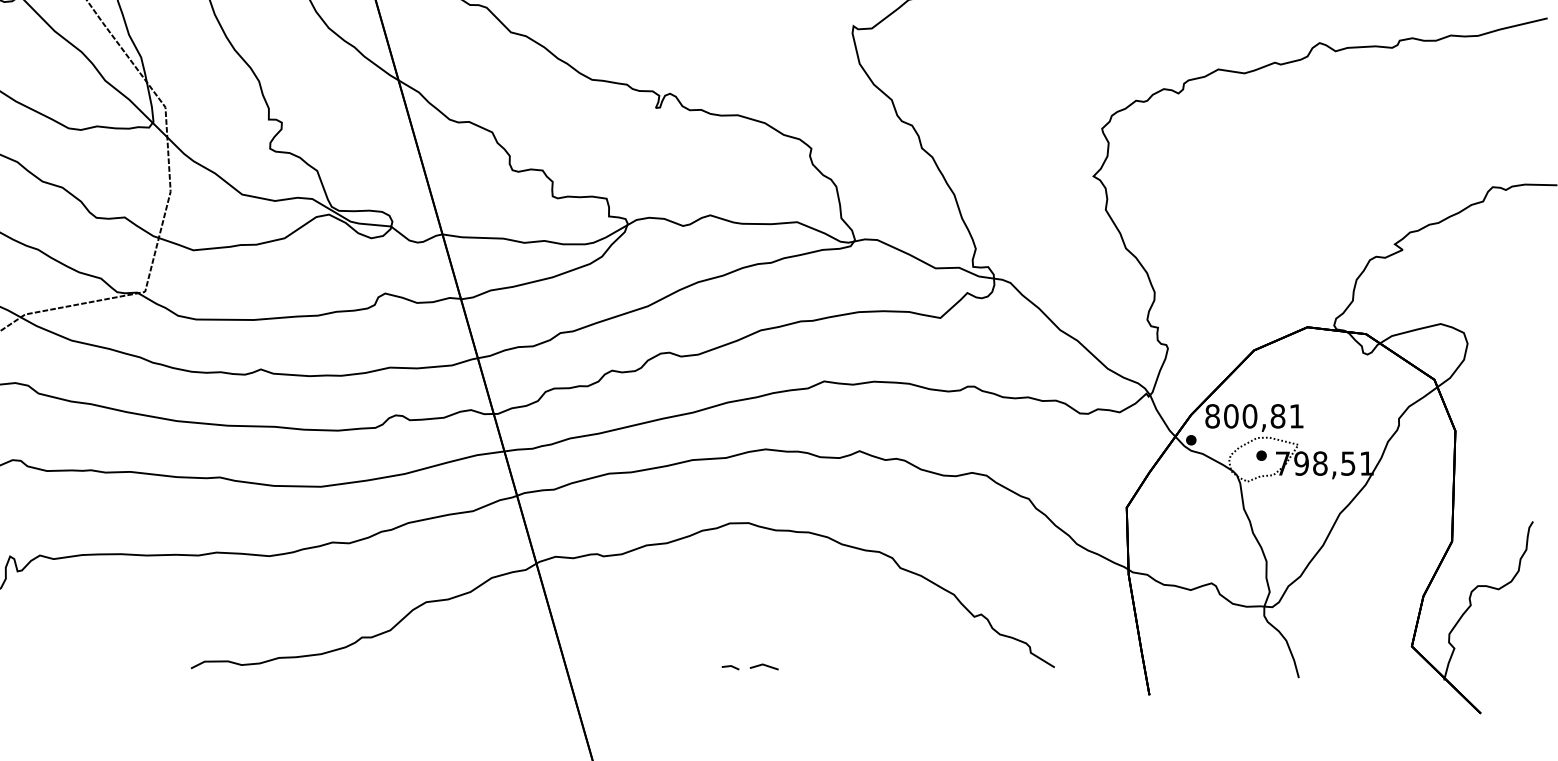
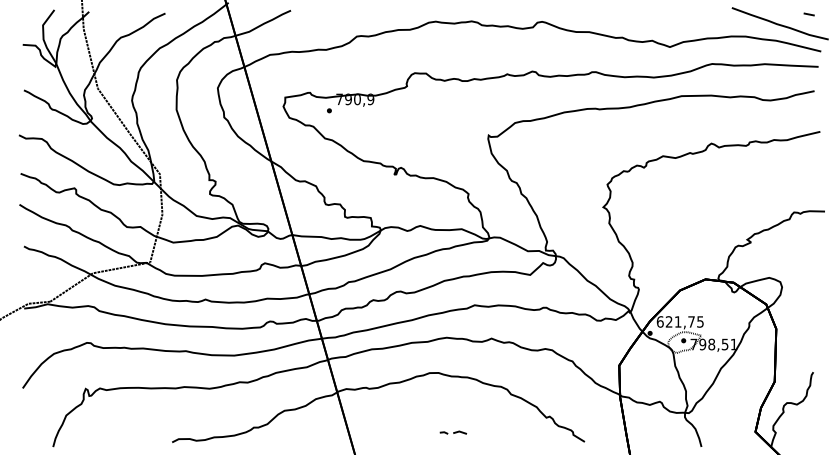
text: (1252, 415) -> (679, 321), 800,81 -> 621,75
part: (748, 666) -> (452, 432), moved

